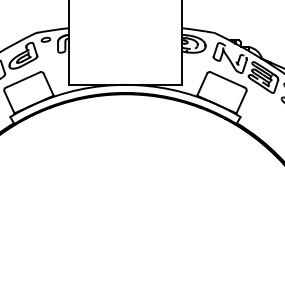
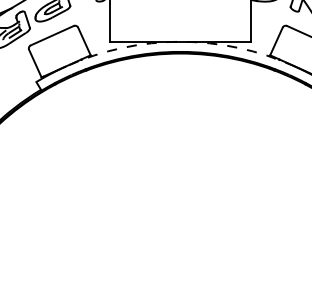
arc: (125, 84) -> (180, 41), solid -> dashed

